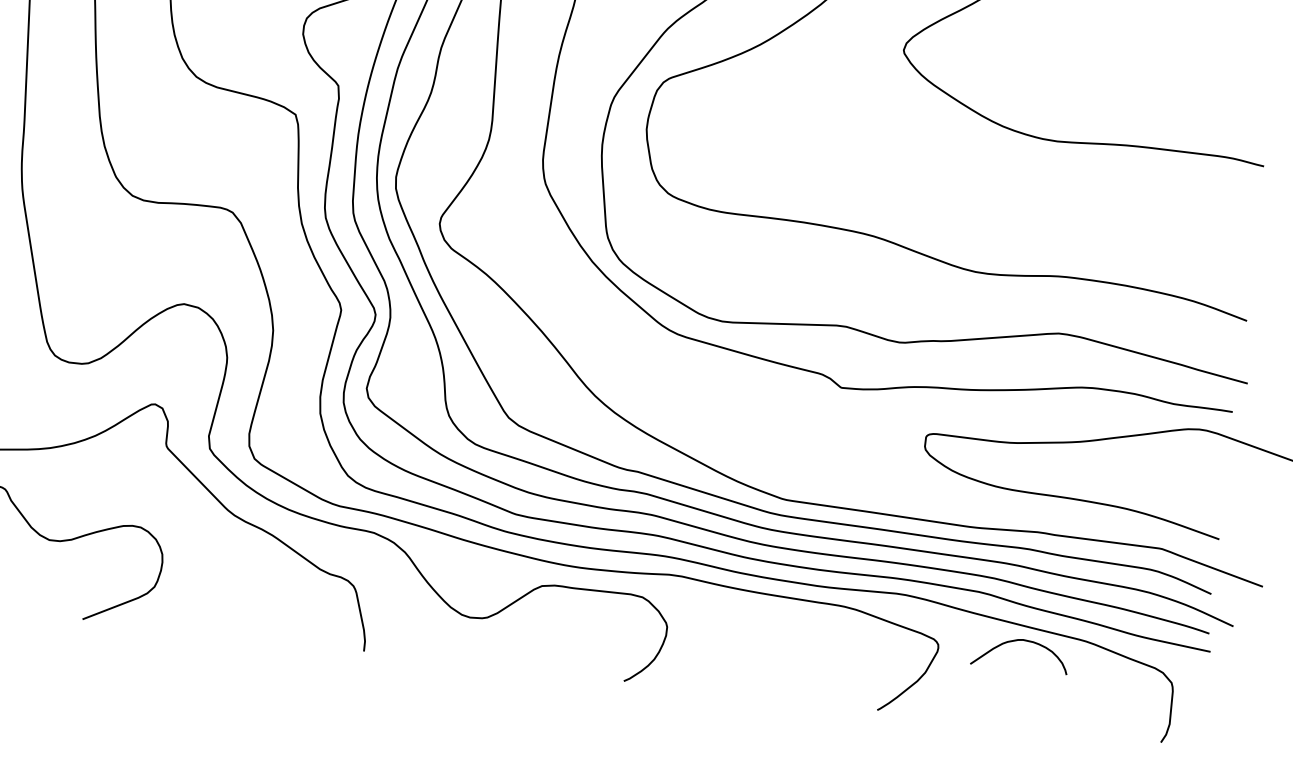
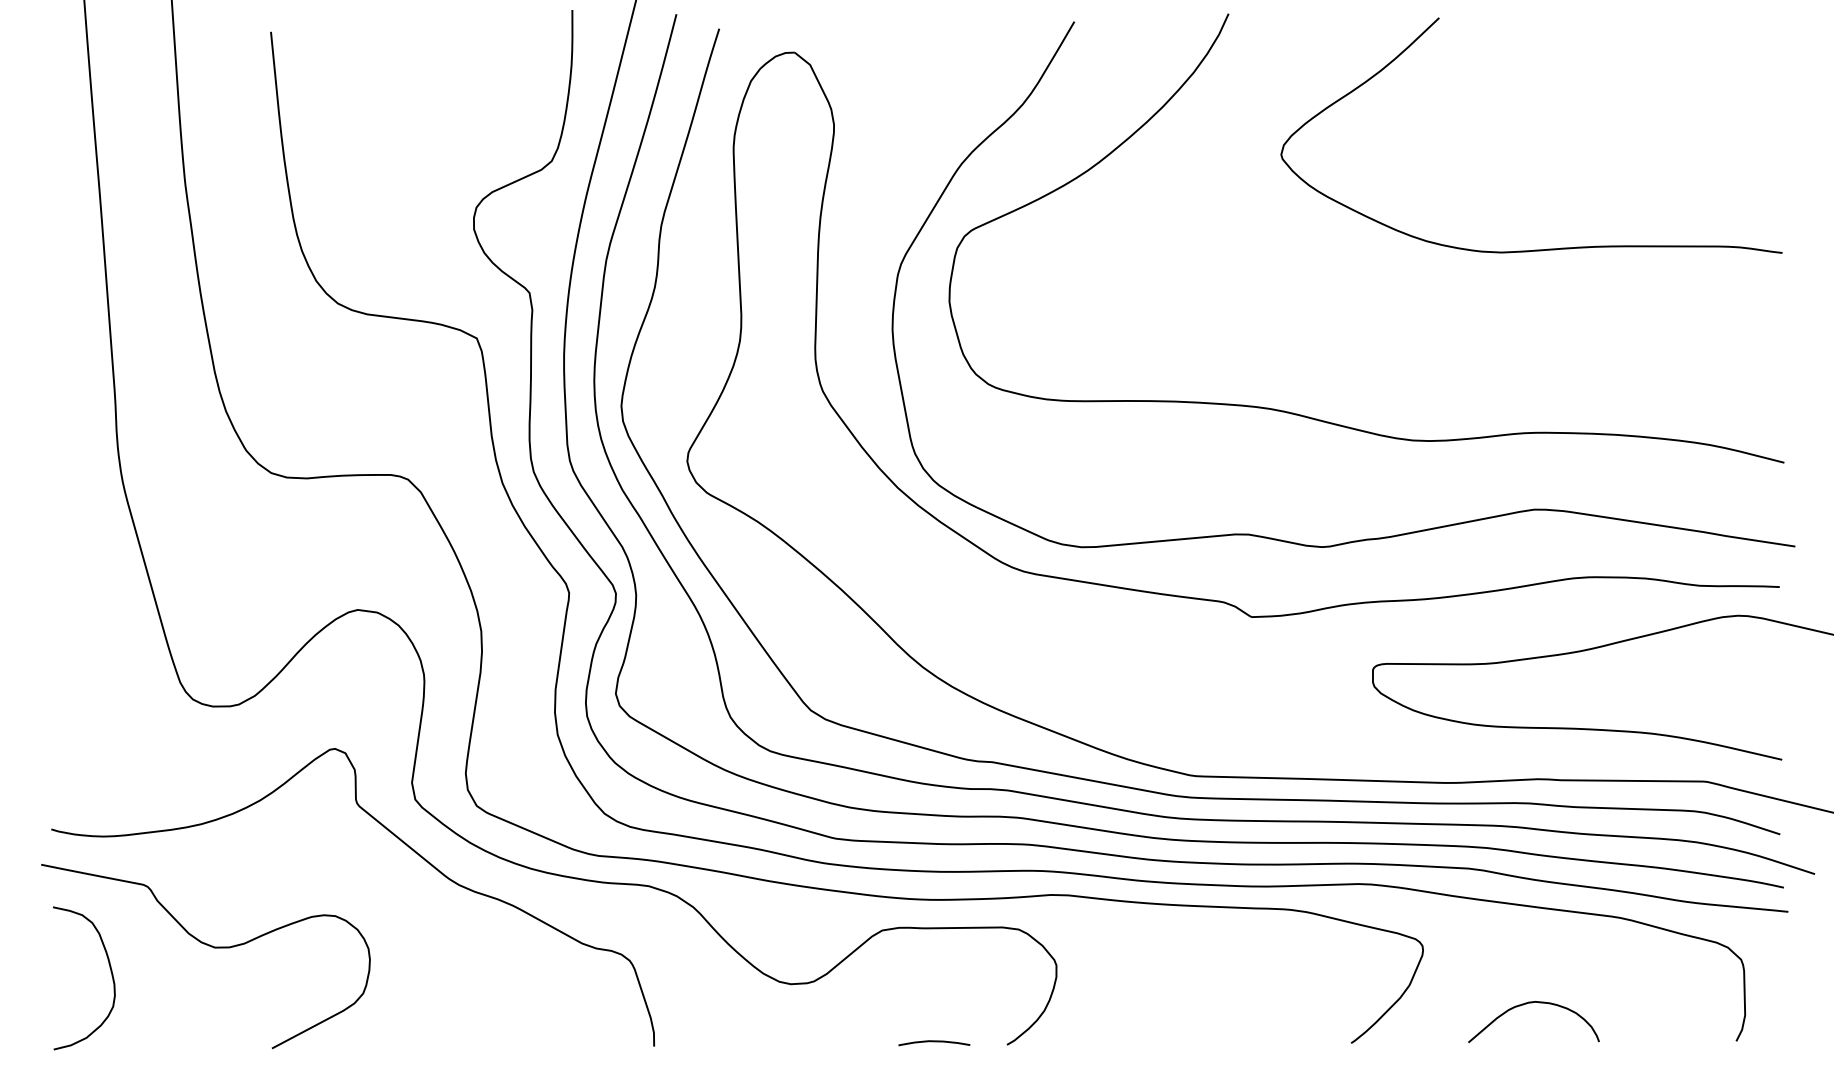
curve: (1020, 640) -> (1532, 1003), moved
curve: (570, 673) -> (934, 1042), added

